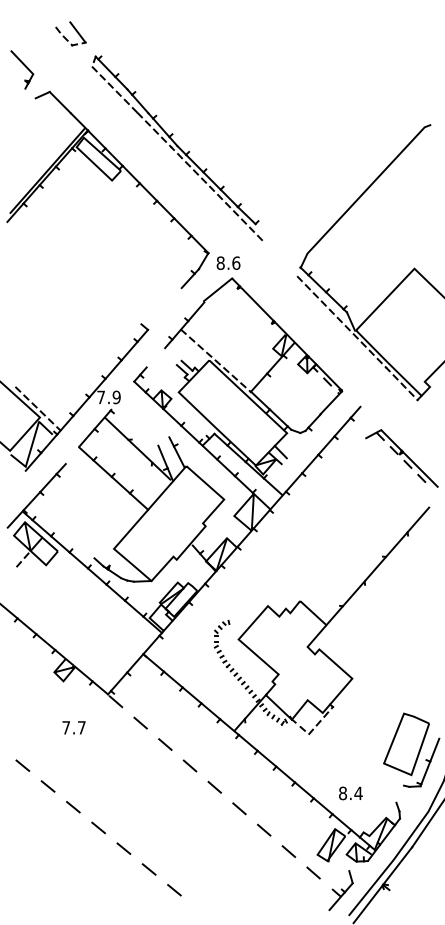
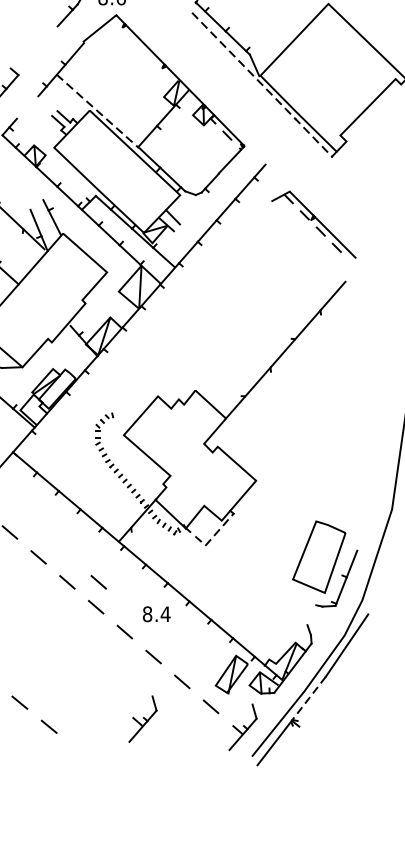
line: (216, 765) -> (98, 581), added
text: (350, 793) -> (156, 614), moved
line: (397, 866) -> (308, 699), solid -> dashed
part: (254, 883) -> (142, 719), added

